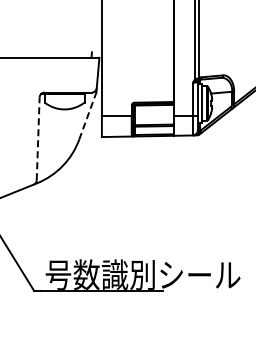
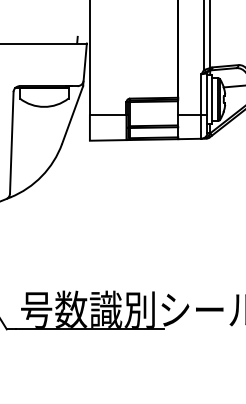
line: (87, 115) -> (72, 114), dashed -> solid
line: (38, 138) -> (12, 142), dashed -> solid

